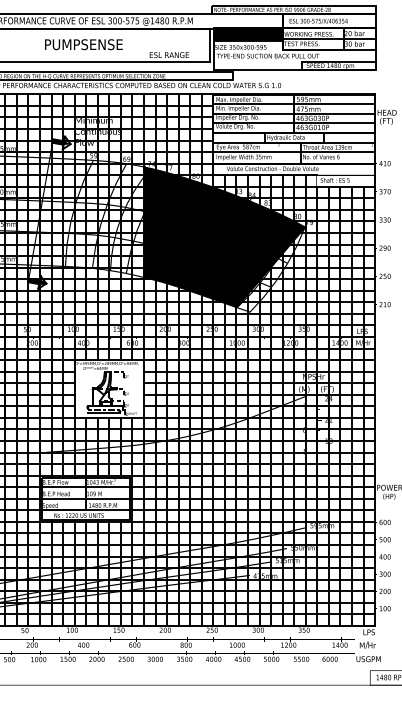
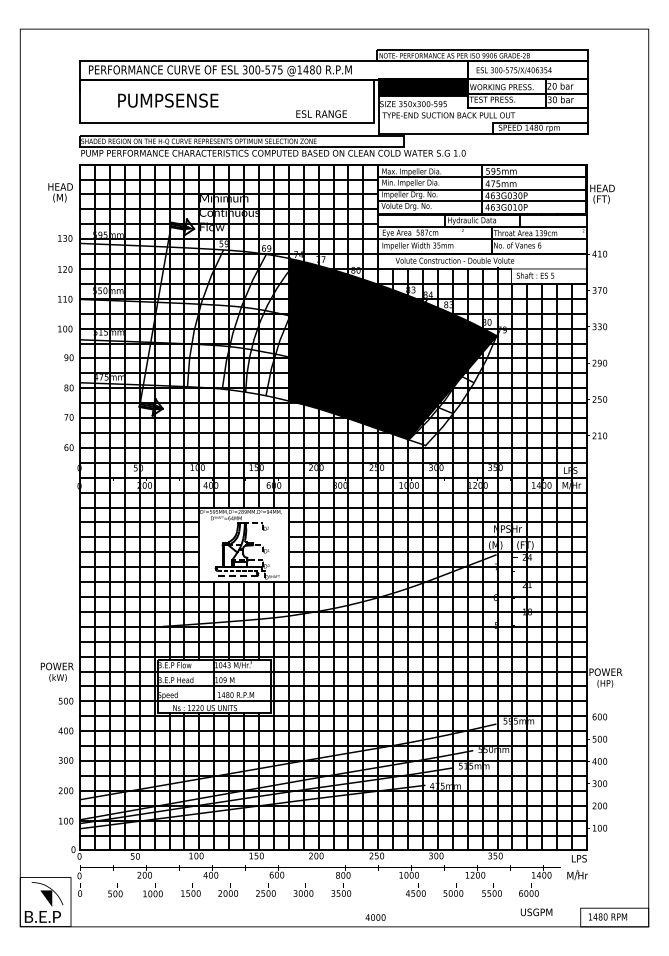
text: (84, 44) -> (168, 100), moved
line: (104, 412) -> (237, 575), solid -> dashed
text: (213, 659) -> (375, 917), moved
text: (368, 659) -> (536, 912), moved

